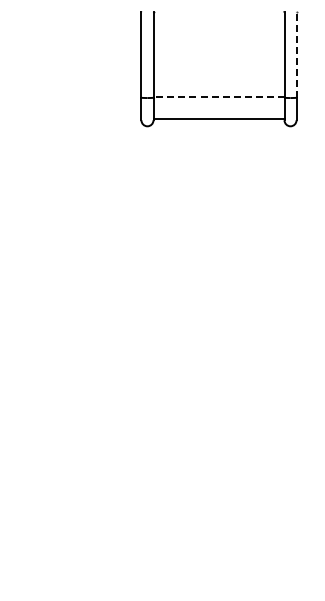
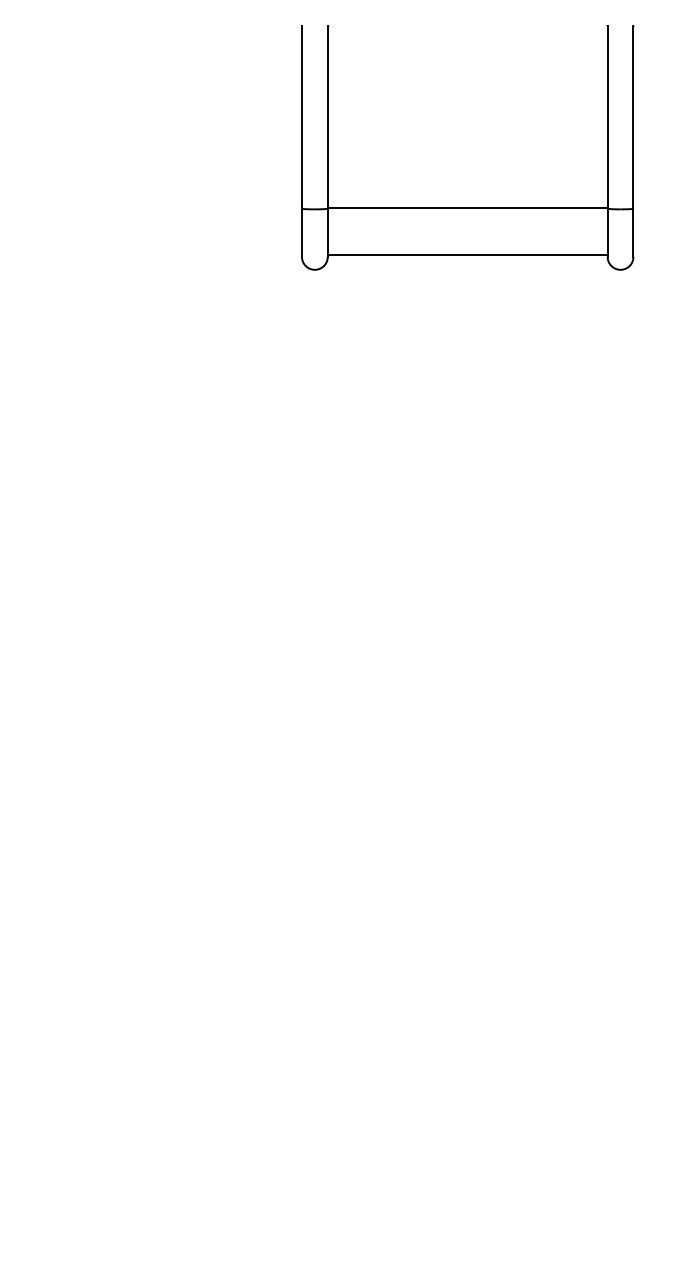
line: (296, 54) -> (633, 116), dashed -> solid
line: (218, 97) -> (466, 208), dashed -> solid

